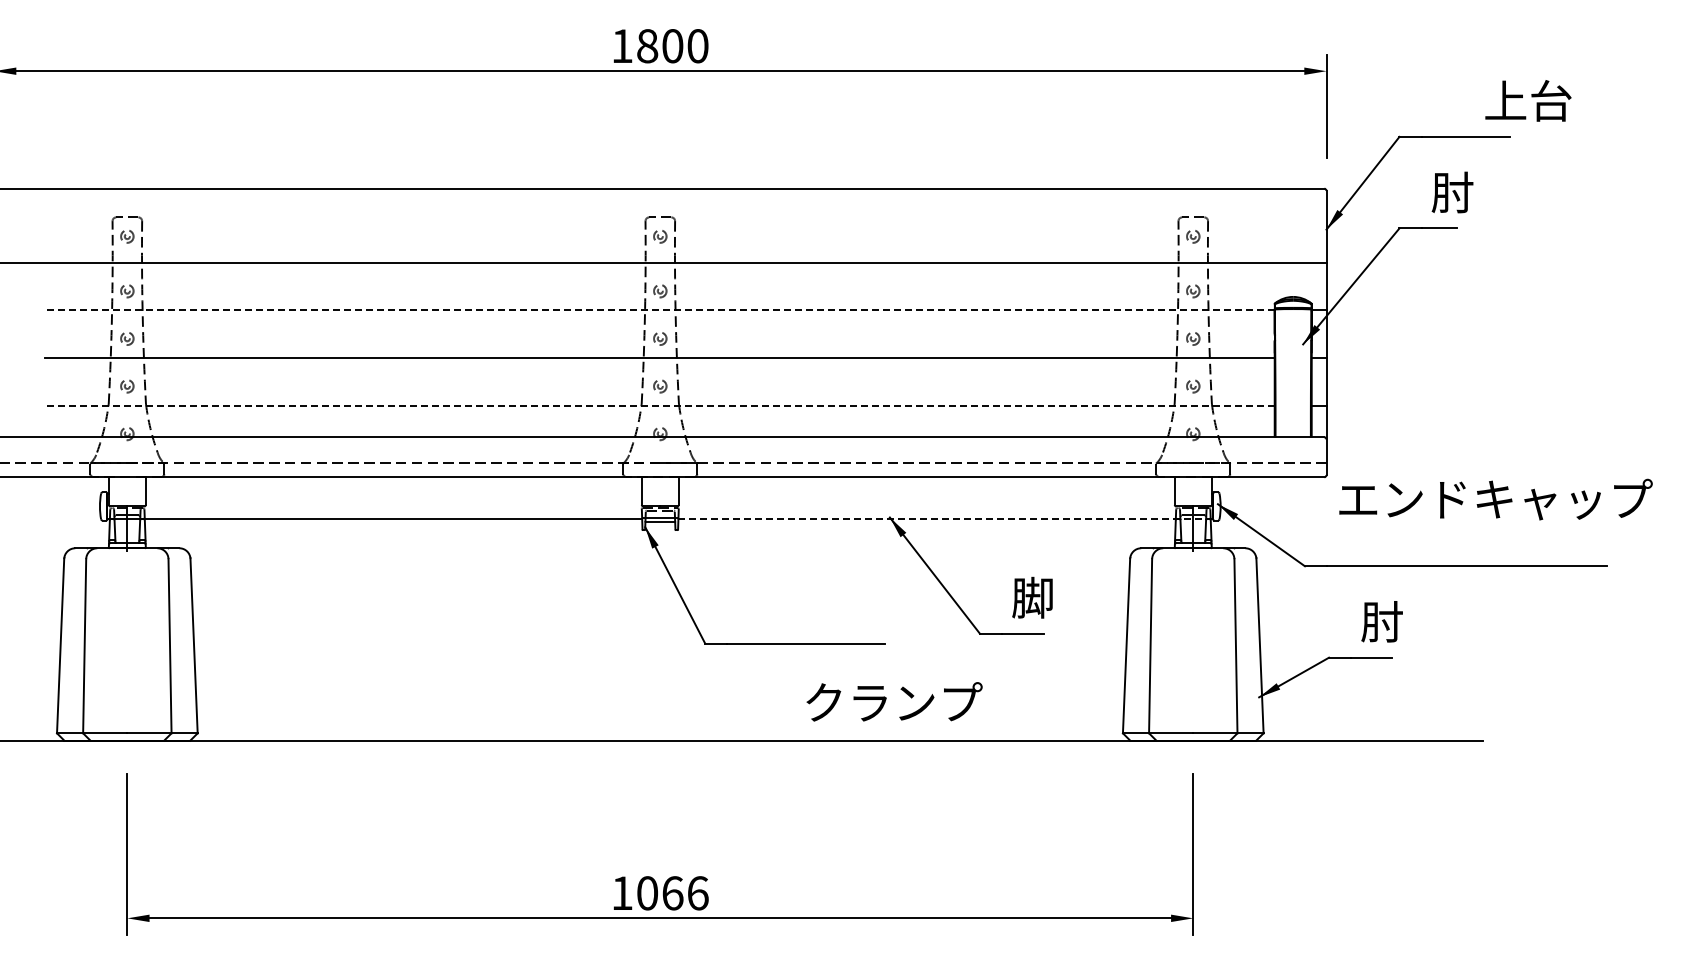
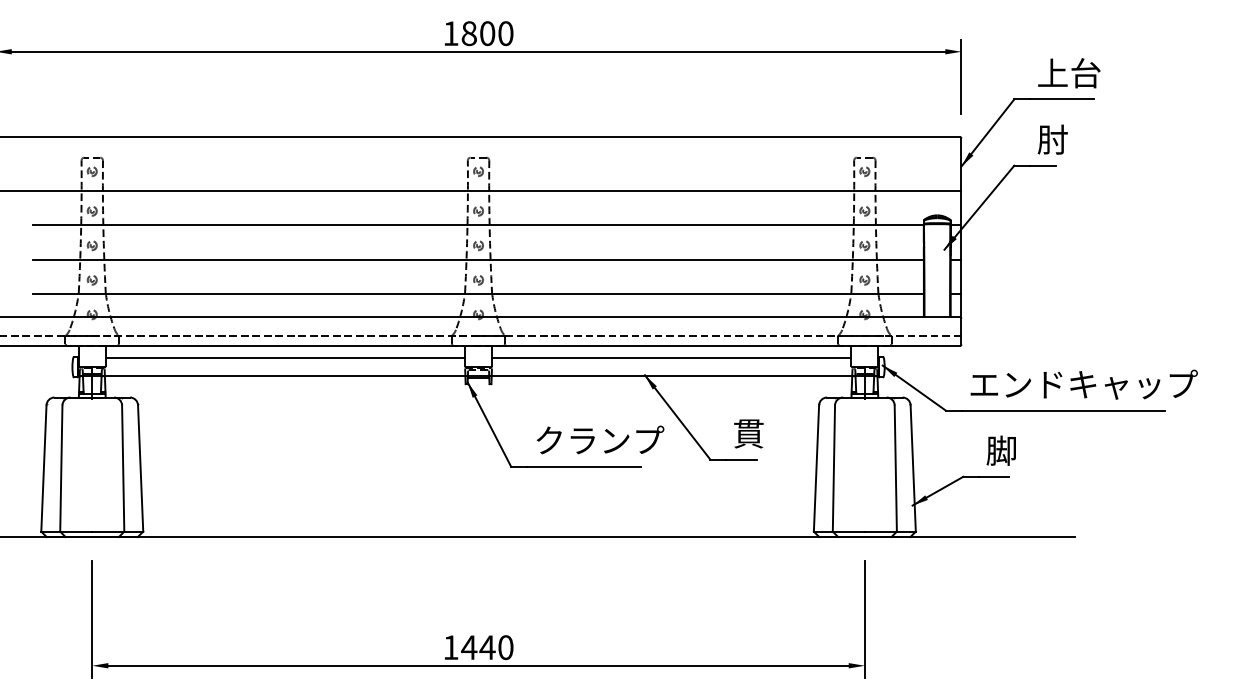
text: (1528, 100) -> (1069, 72), moved
line: (659, 310) -> (477, 225), dashed -> solid
line: (659, 405) -> (477, 294), dashed -> solid
line: (393, 493) -> (285, 357), added
line: (926, 493) -> (671, 357), added
text: (1495, 499) -> (1083, 384), moved
line: (946, 519) -> (685, 376), dashed -> solid
text: (1032, 597) -> (748, 433), 脚 -> 貫
text: (1381, 621) -> (1001, 450), 肘 -> 脚
text: (894, 701) -> (600, 439), moved
text: (672, 893) -> (487, 647), 1066 -> 1440

